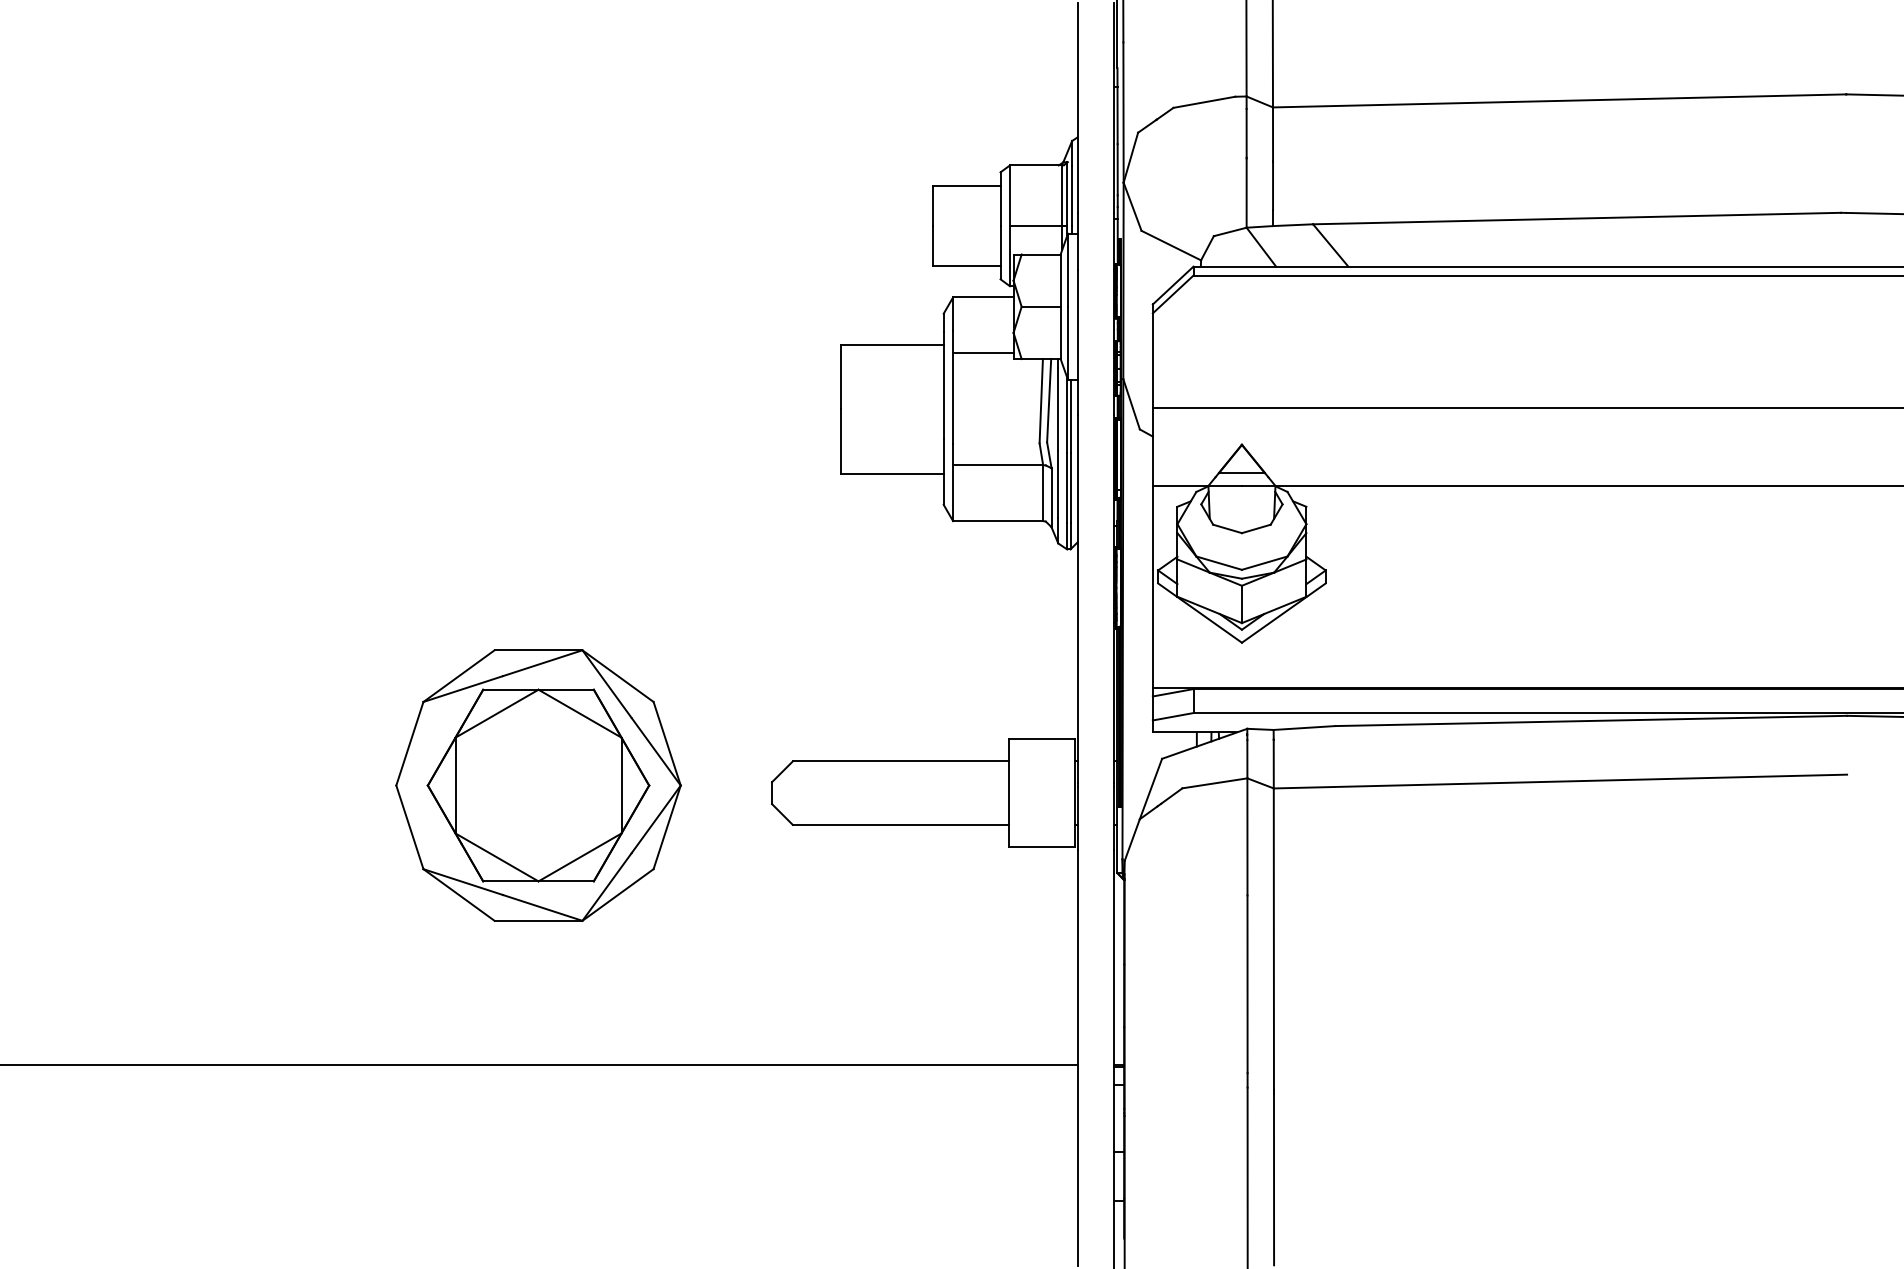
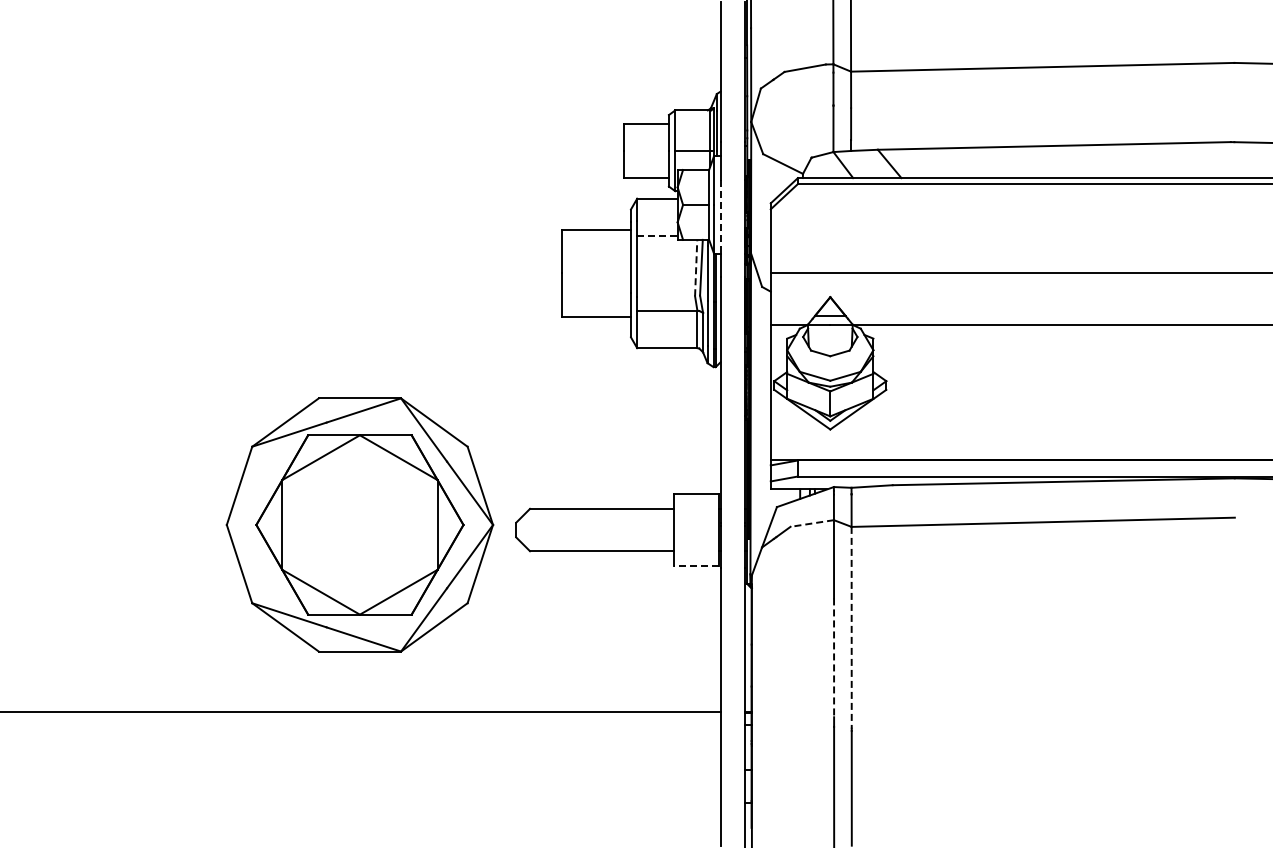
line: (1077, 325) -> (720, 217), solid -> dashed
line: (983, 354) -> (657, 236), solid -> dashed
line: (1041, 400) -> (696, 267), solid -> dashed
line: (1215, 783) -> (812, 523), solid -> dashed
part: (539, 784) -> (360, 524), size x1.4
line: (1041, 846) -> (696, 565), solid -> dashed
line: (1273, 938) -> (851, 627), solid -> dashed
line: (1248, 985) -> (834, 658), solid -> dashed

